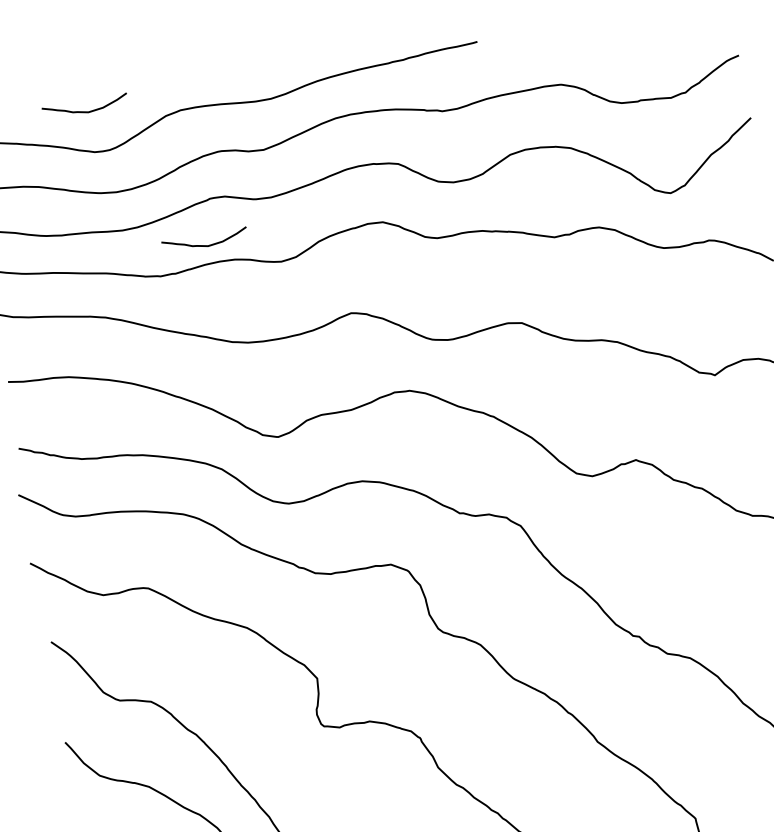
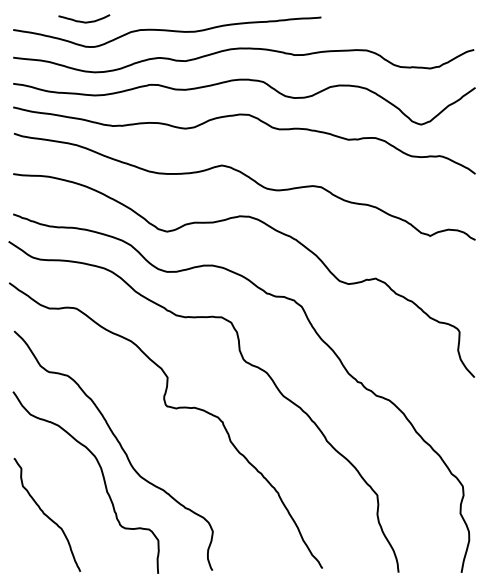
curve: (205, 244) -> (142, 111), removed

